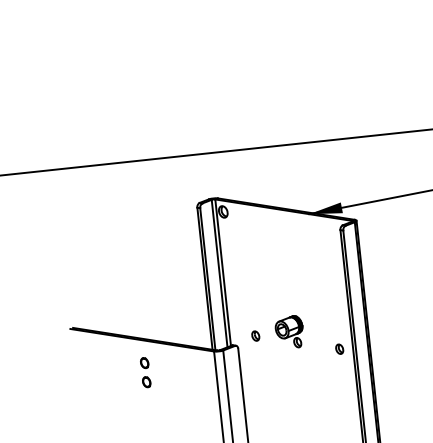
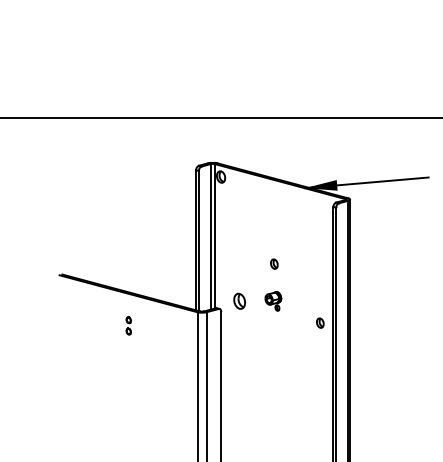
part: (286, 293) -> (274, 263), added
part: (289, 332) -> (273, 301), size x0.6
part: (255, 336) -> (239, 301), size x1.6
part: (145, 372) -> (128, 325), size x0.6

